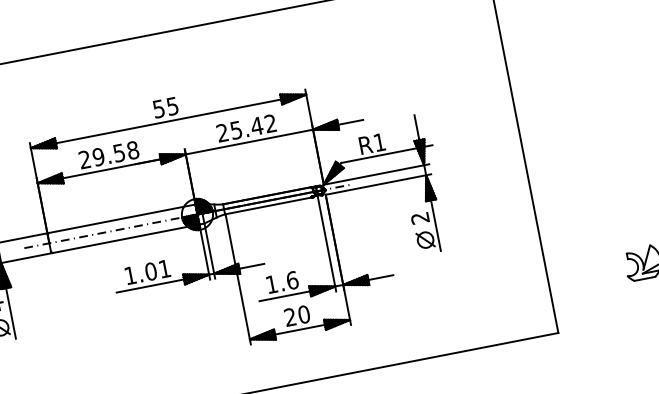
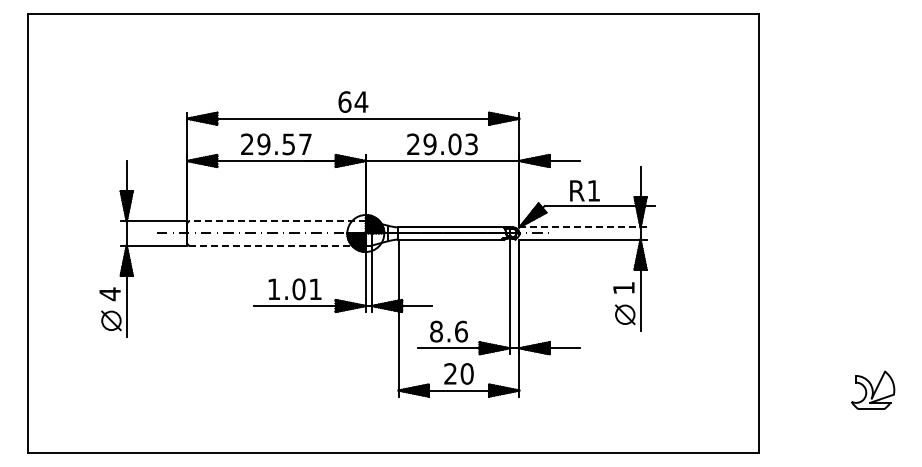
text: (165, 107) -> (353, 101), 55 -> 64
text: (253, 127) -> (450, 144), 25.42 -> 29.03
text: (133, 150) -> (305, 144), 29.58 -> 29.57
line: (376, 174) -> (582, 227), solid -> dashed
line: (121, 218) -> (276, 221), solid -> dashed
text: (419, 218) -> (623, 288), 2 -> 1
line: (126, 238) -> (277, 245), solid -> dashed
text: (271, 284) -> (436, 331), 1.6 -> 8.6

